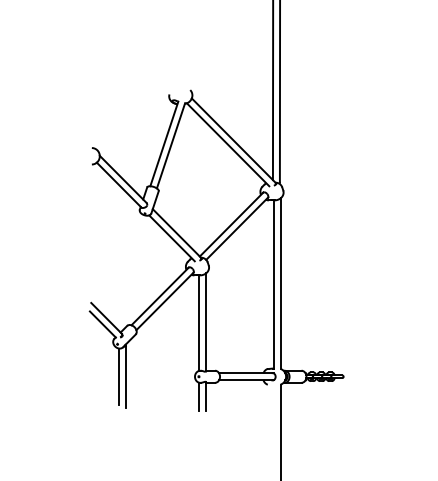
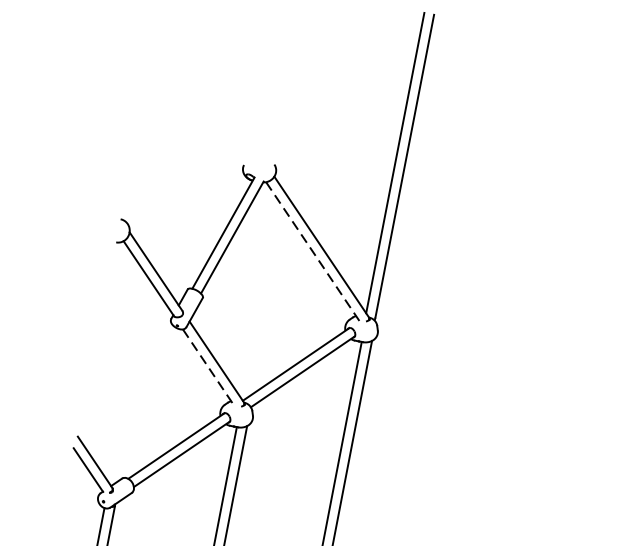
line: (228, 145) -> (313, 252), solid -> dashed
line: (172, 238) -> (209, 368), solid -> dashed

